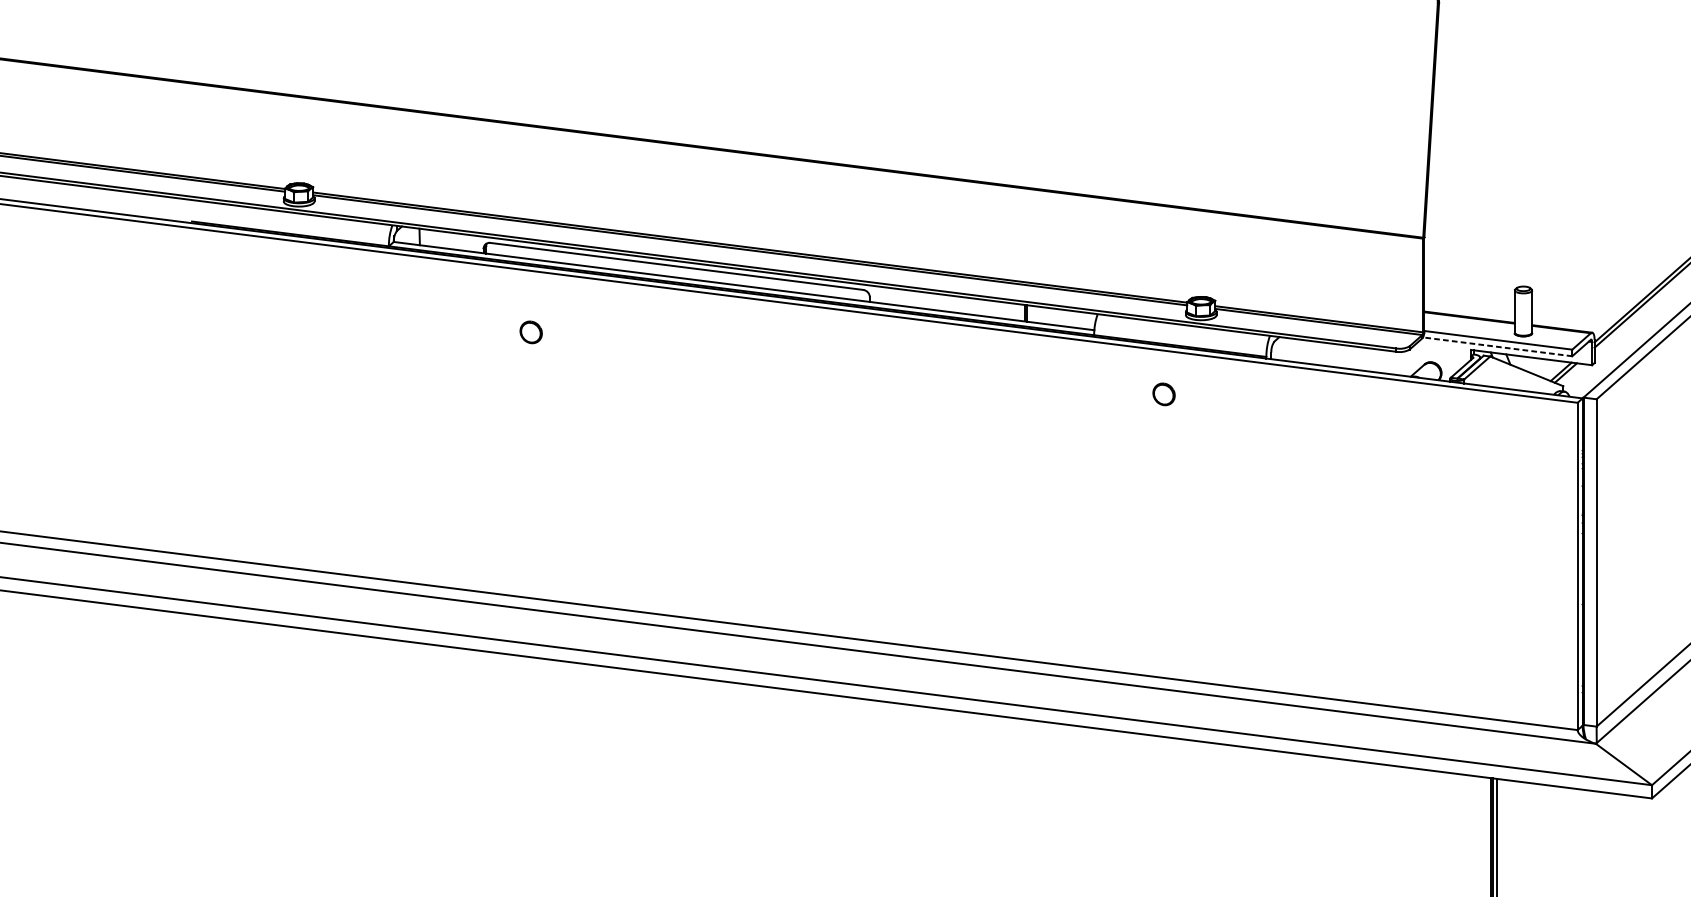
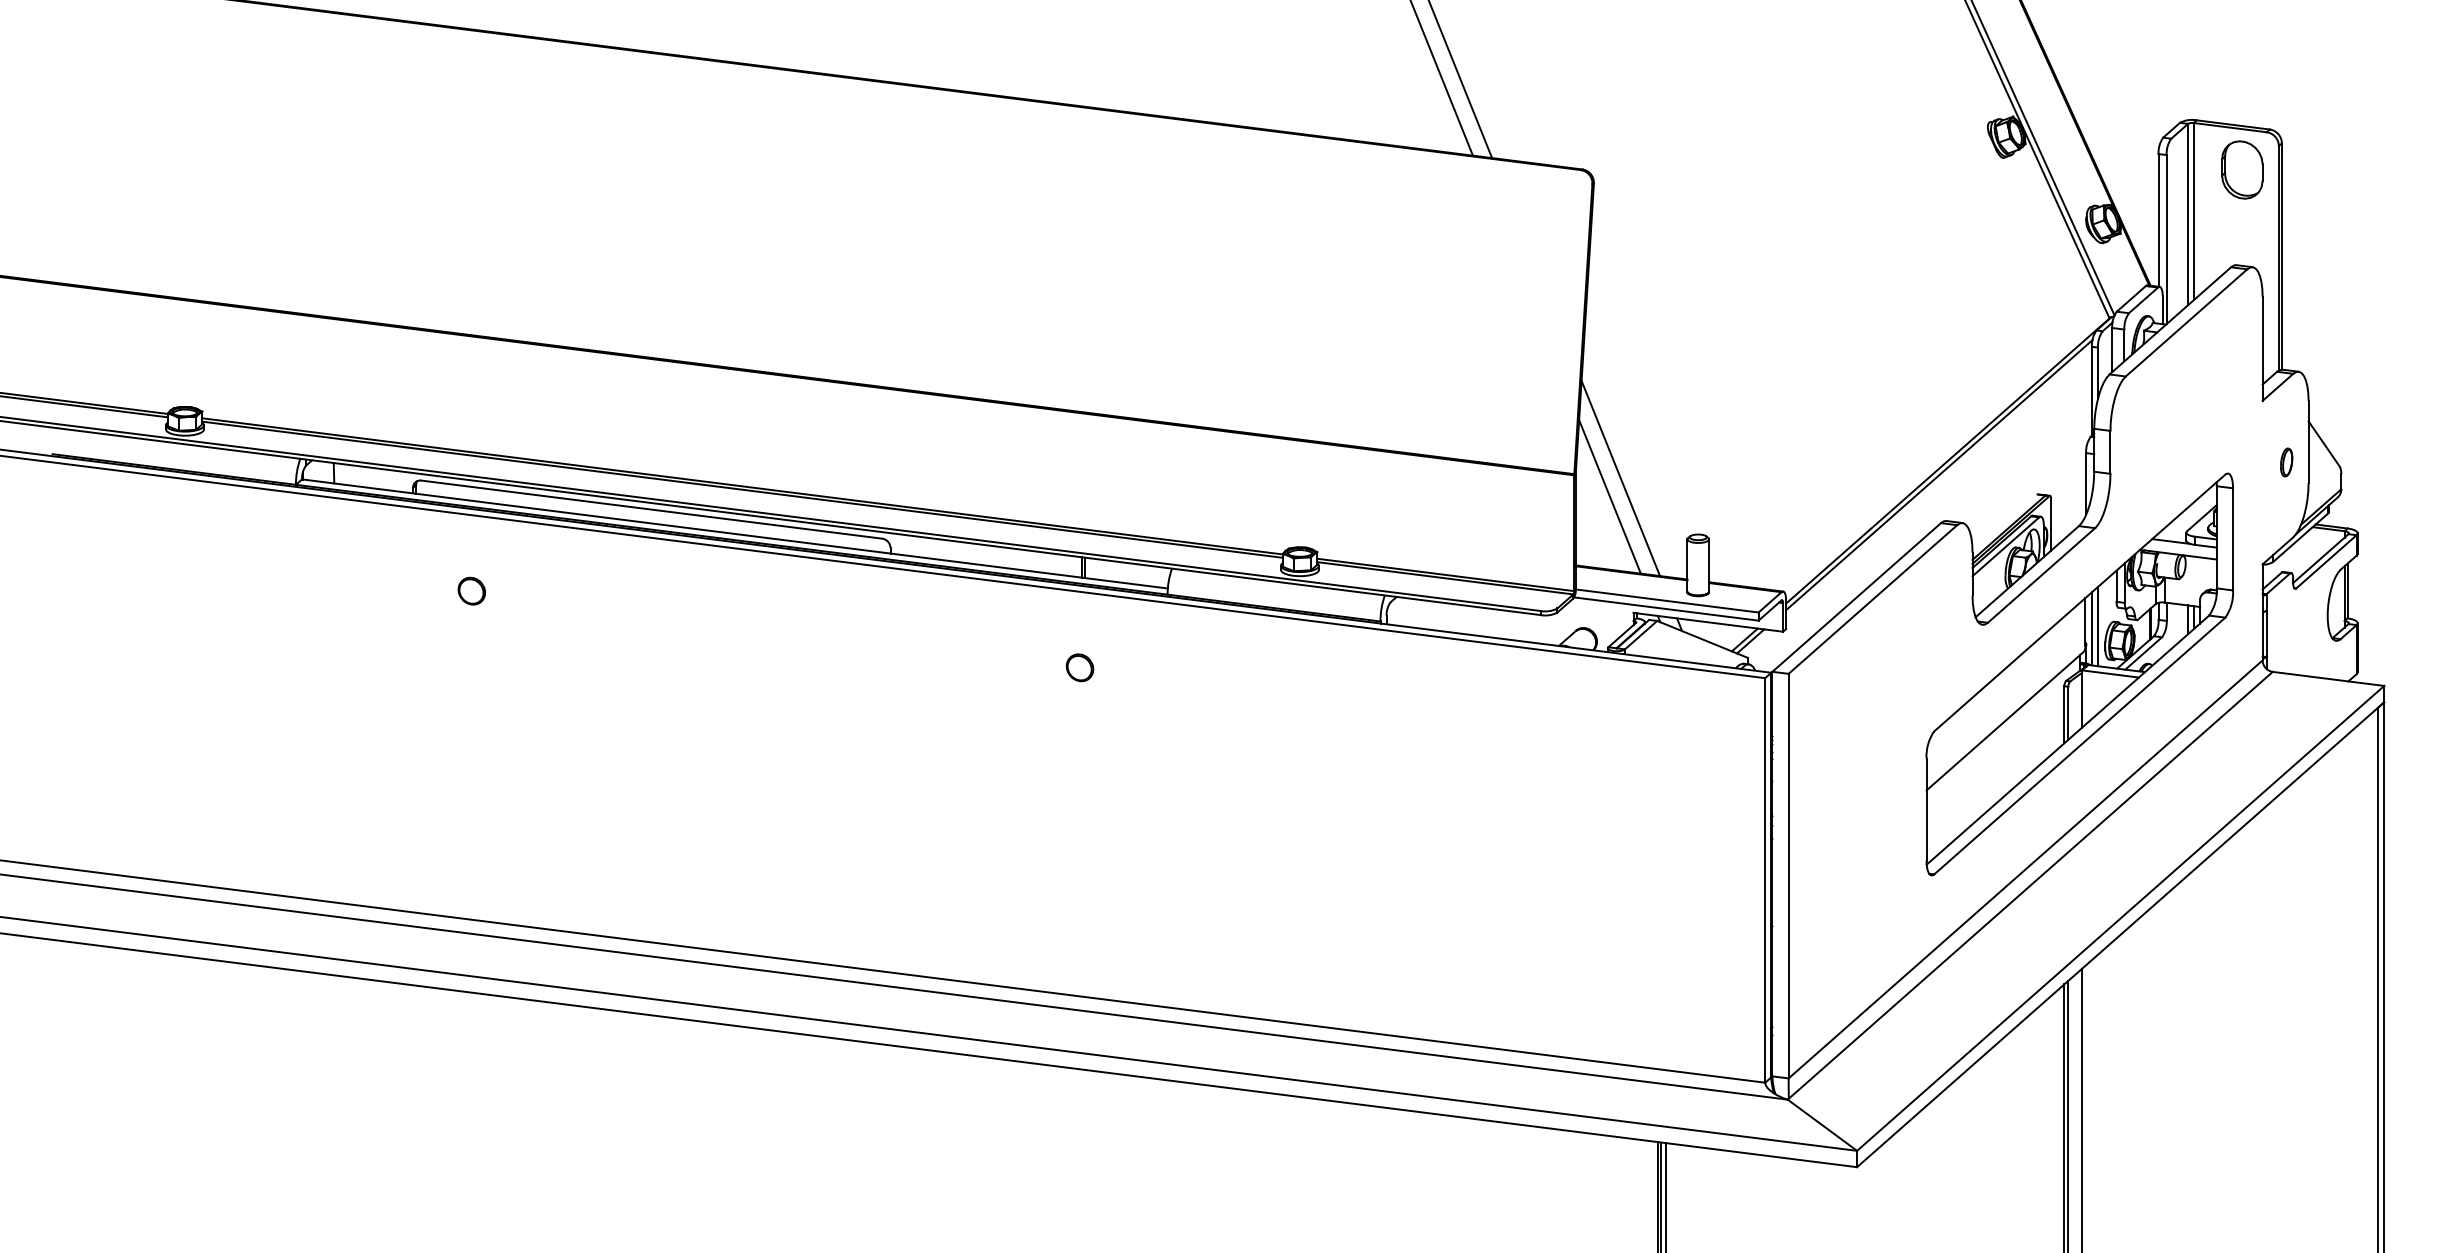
line: (1460, 241) -> (1620, 478), added
line: (1451, 255) -> (1609, 496), added
line: (1497, 347) -> (1666, 609), dashed -> solid
part: (1163, 394) -> (1079, 667), moved

